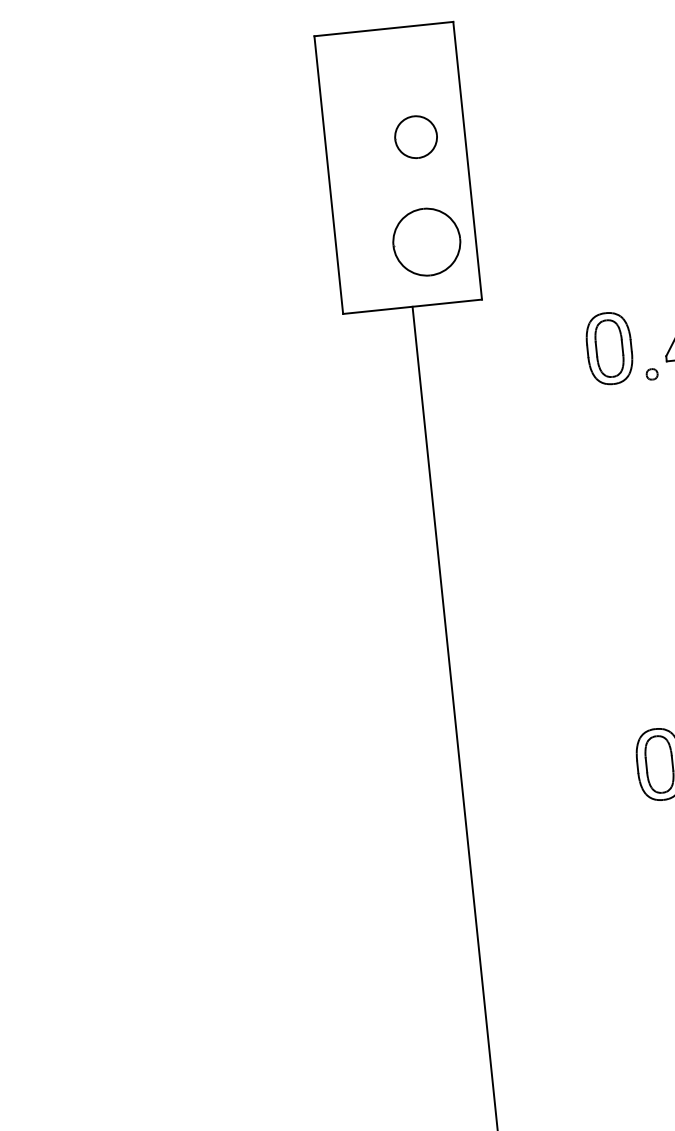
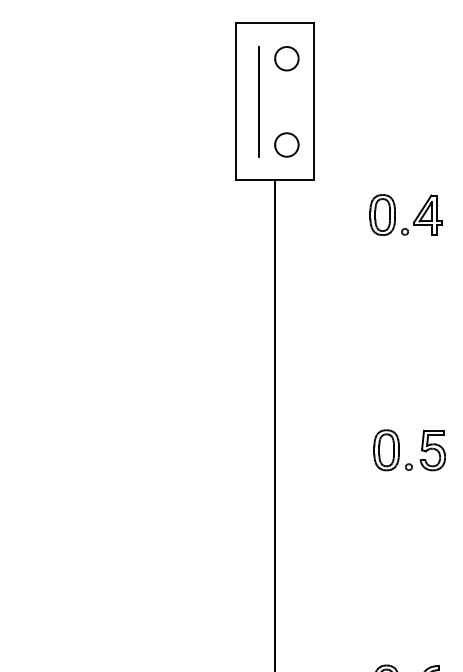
part: (415, 136) -> (286, 58), moved
line: (370, 170) -> (259, 101), added
part: (426, 241) -> (286, 144), size x0.62

